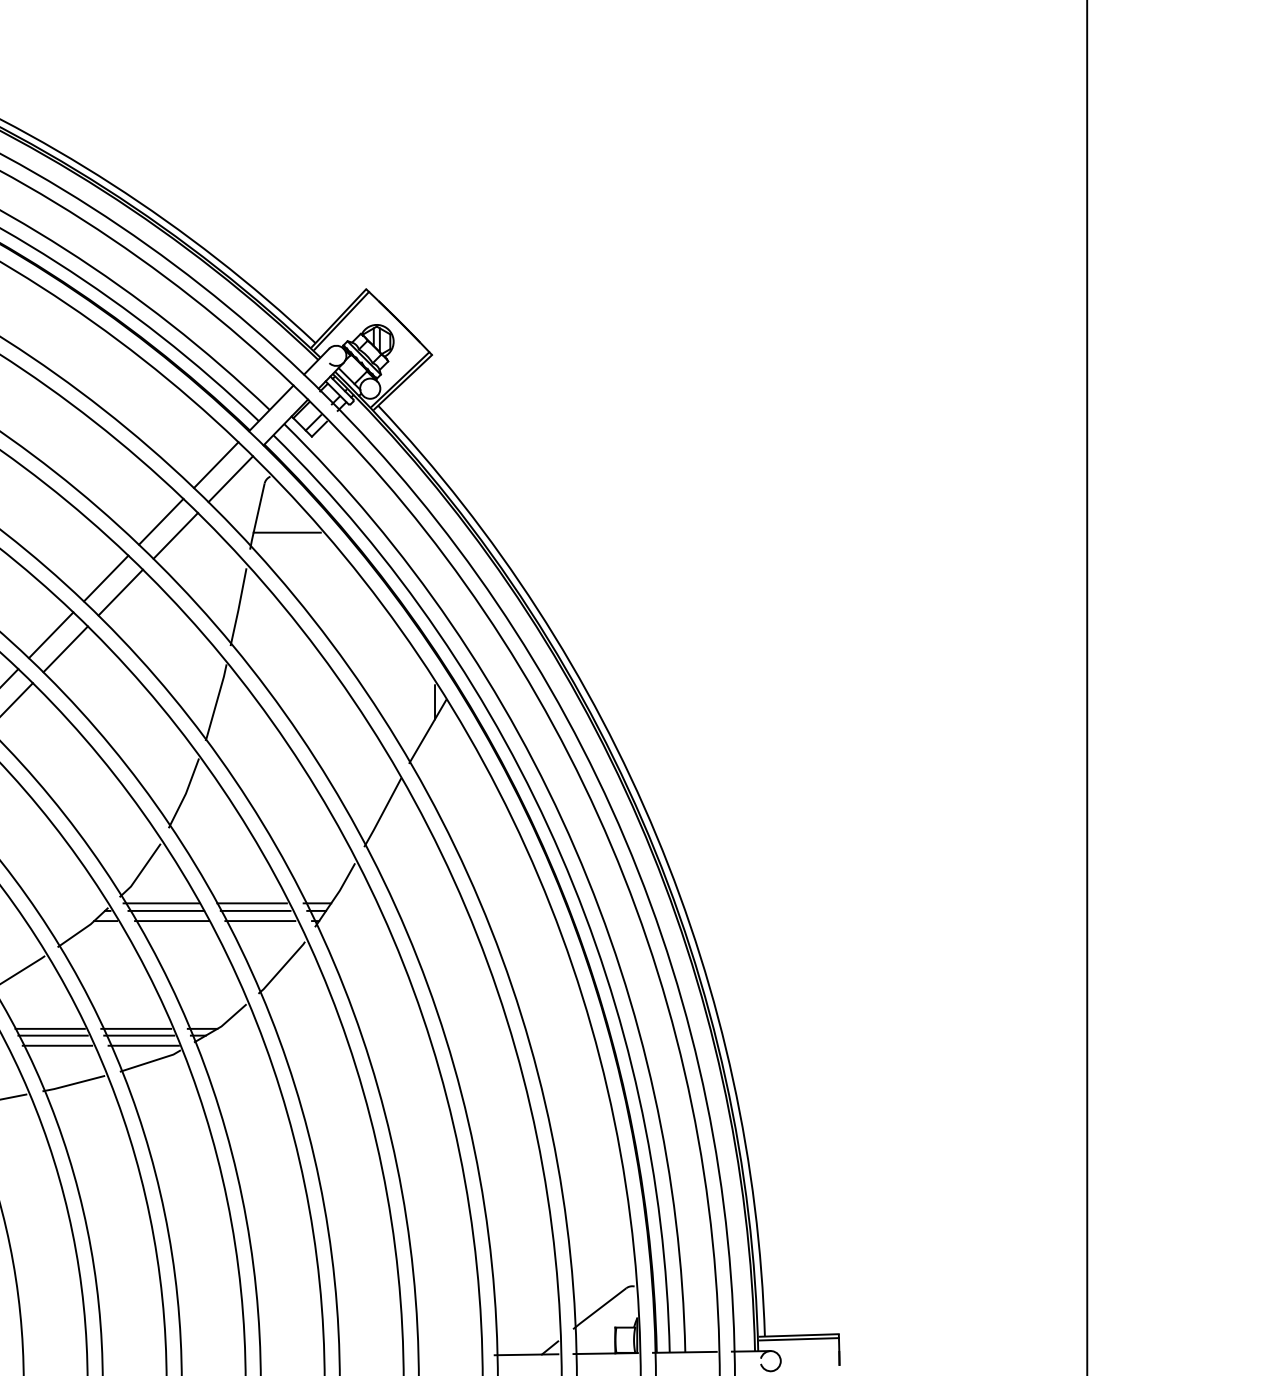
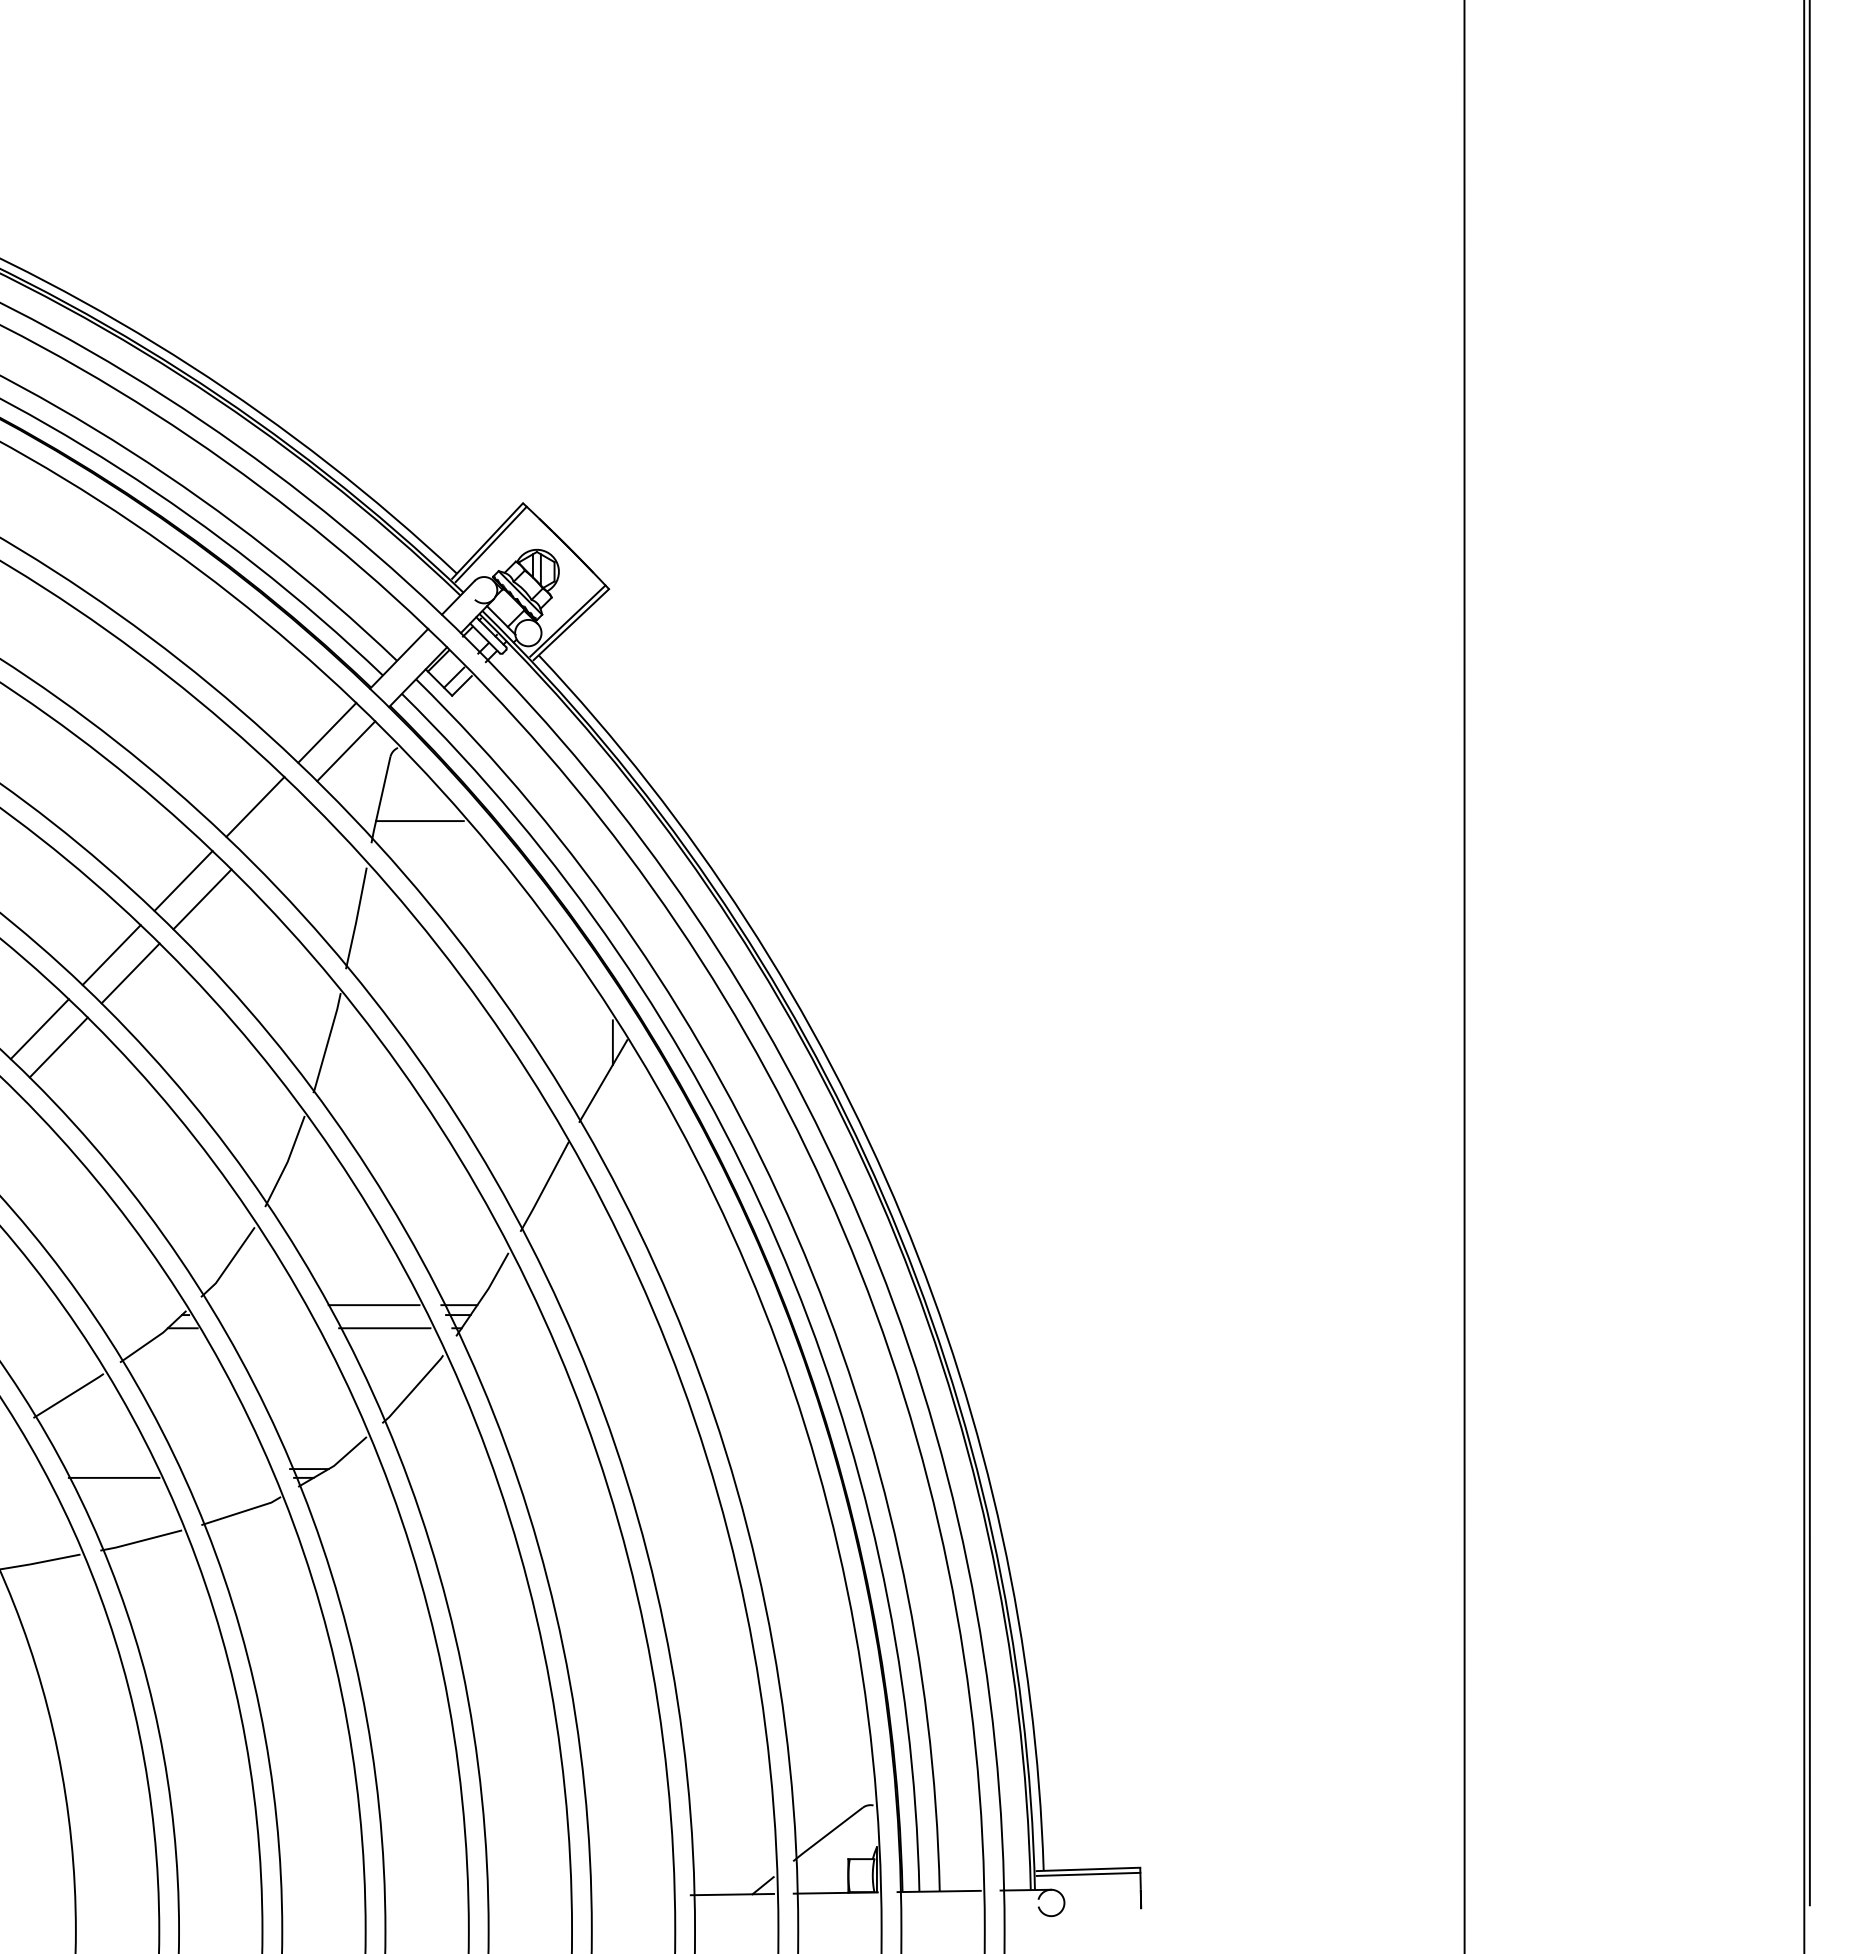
line: (175, 536) -> (274, 825), removed
line: (161, 903) -> (255, 1305), removed
line: (165, 911) -> (261, 1315), removed
line: (255, 911) -> (378, 1315), removed
line: (172, 921) -> (269, 1328), removed
line: (50, 1029) -> (110, 1469), removed
line: (136, 1029) -> (222, 1469), removed
line: (139, 1035) -> (226, 1477), removed
line: (57, 1046) -> (119, 1491), removed
line: (143, 1046) -> (232, 1491), removed

